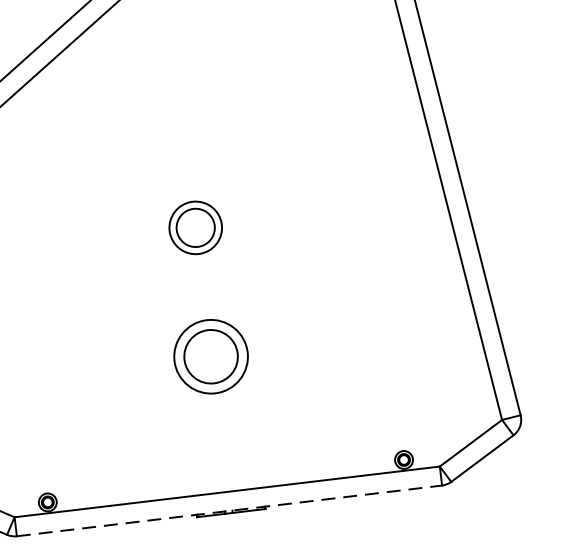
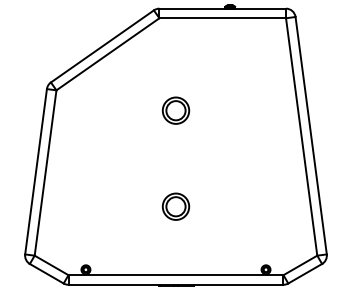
part: (194, 227) -> (175, 110), moved
part: (210, 356) -> (175, 206), size x0.71
line: (230, 510) -> (176, 284), dashed -> solid

